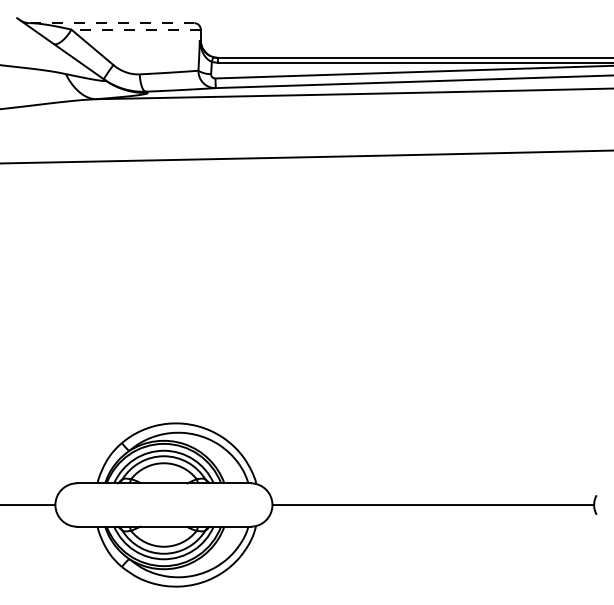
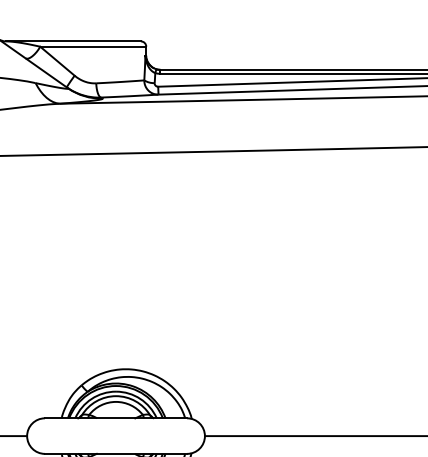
line: (112, 23) -> (73, 41), dashed -> solid
line: (136, 29) -> (93, 46), dashed -> solid

